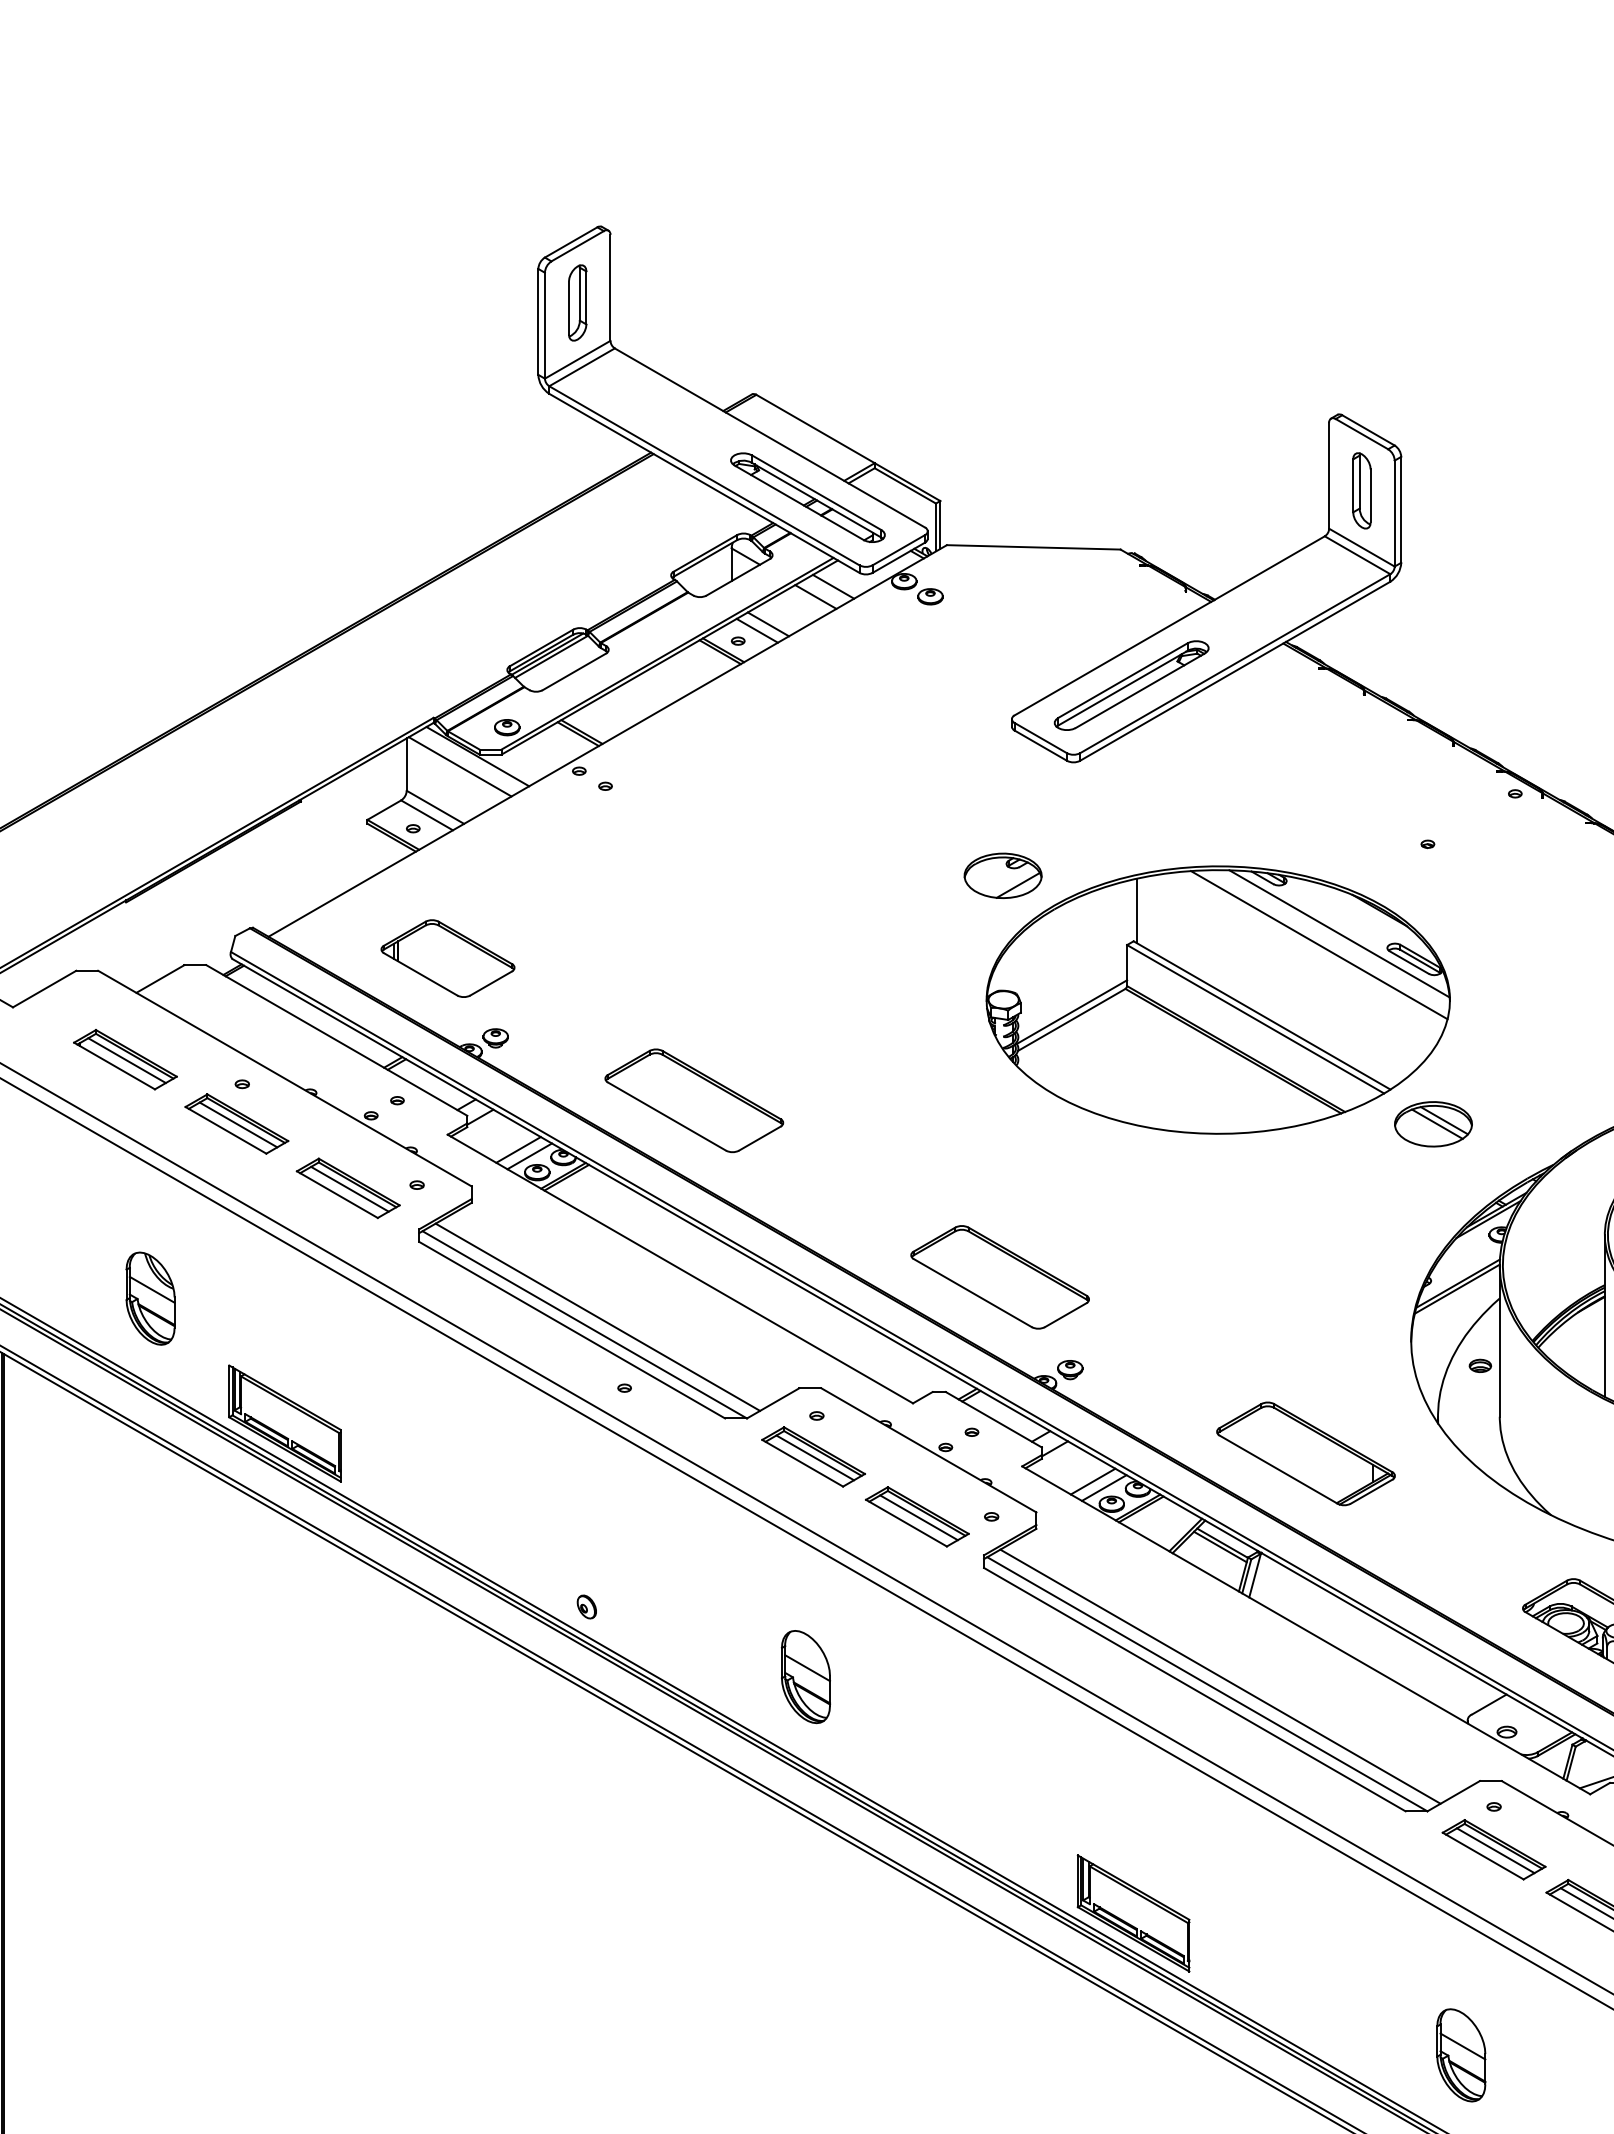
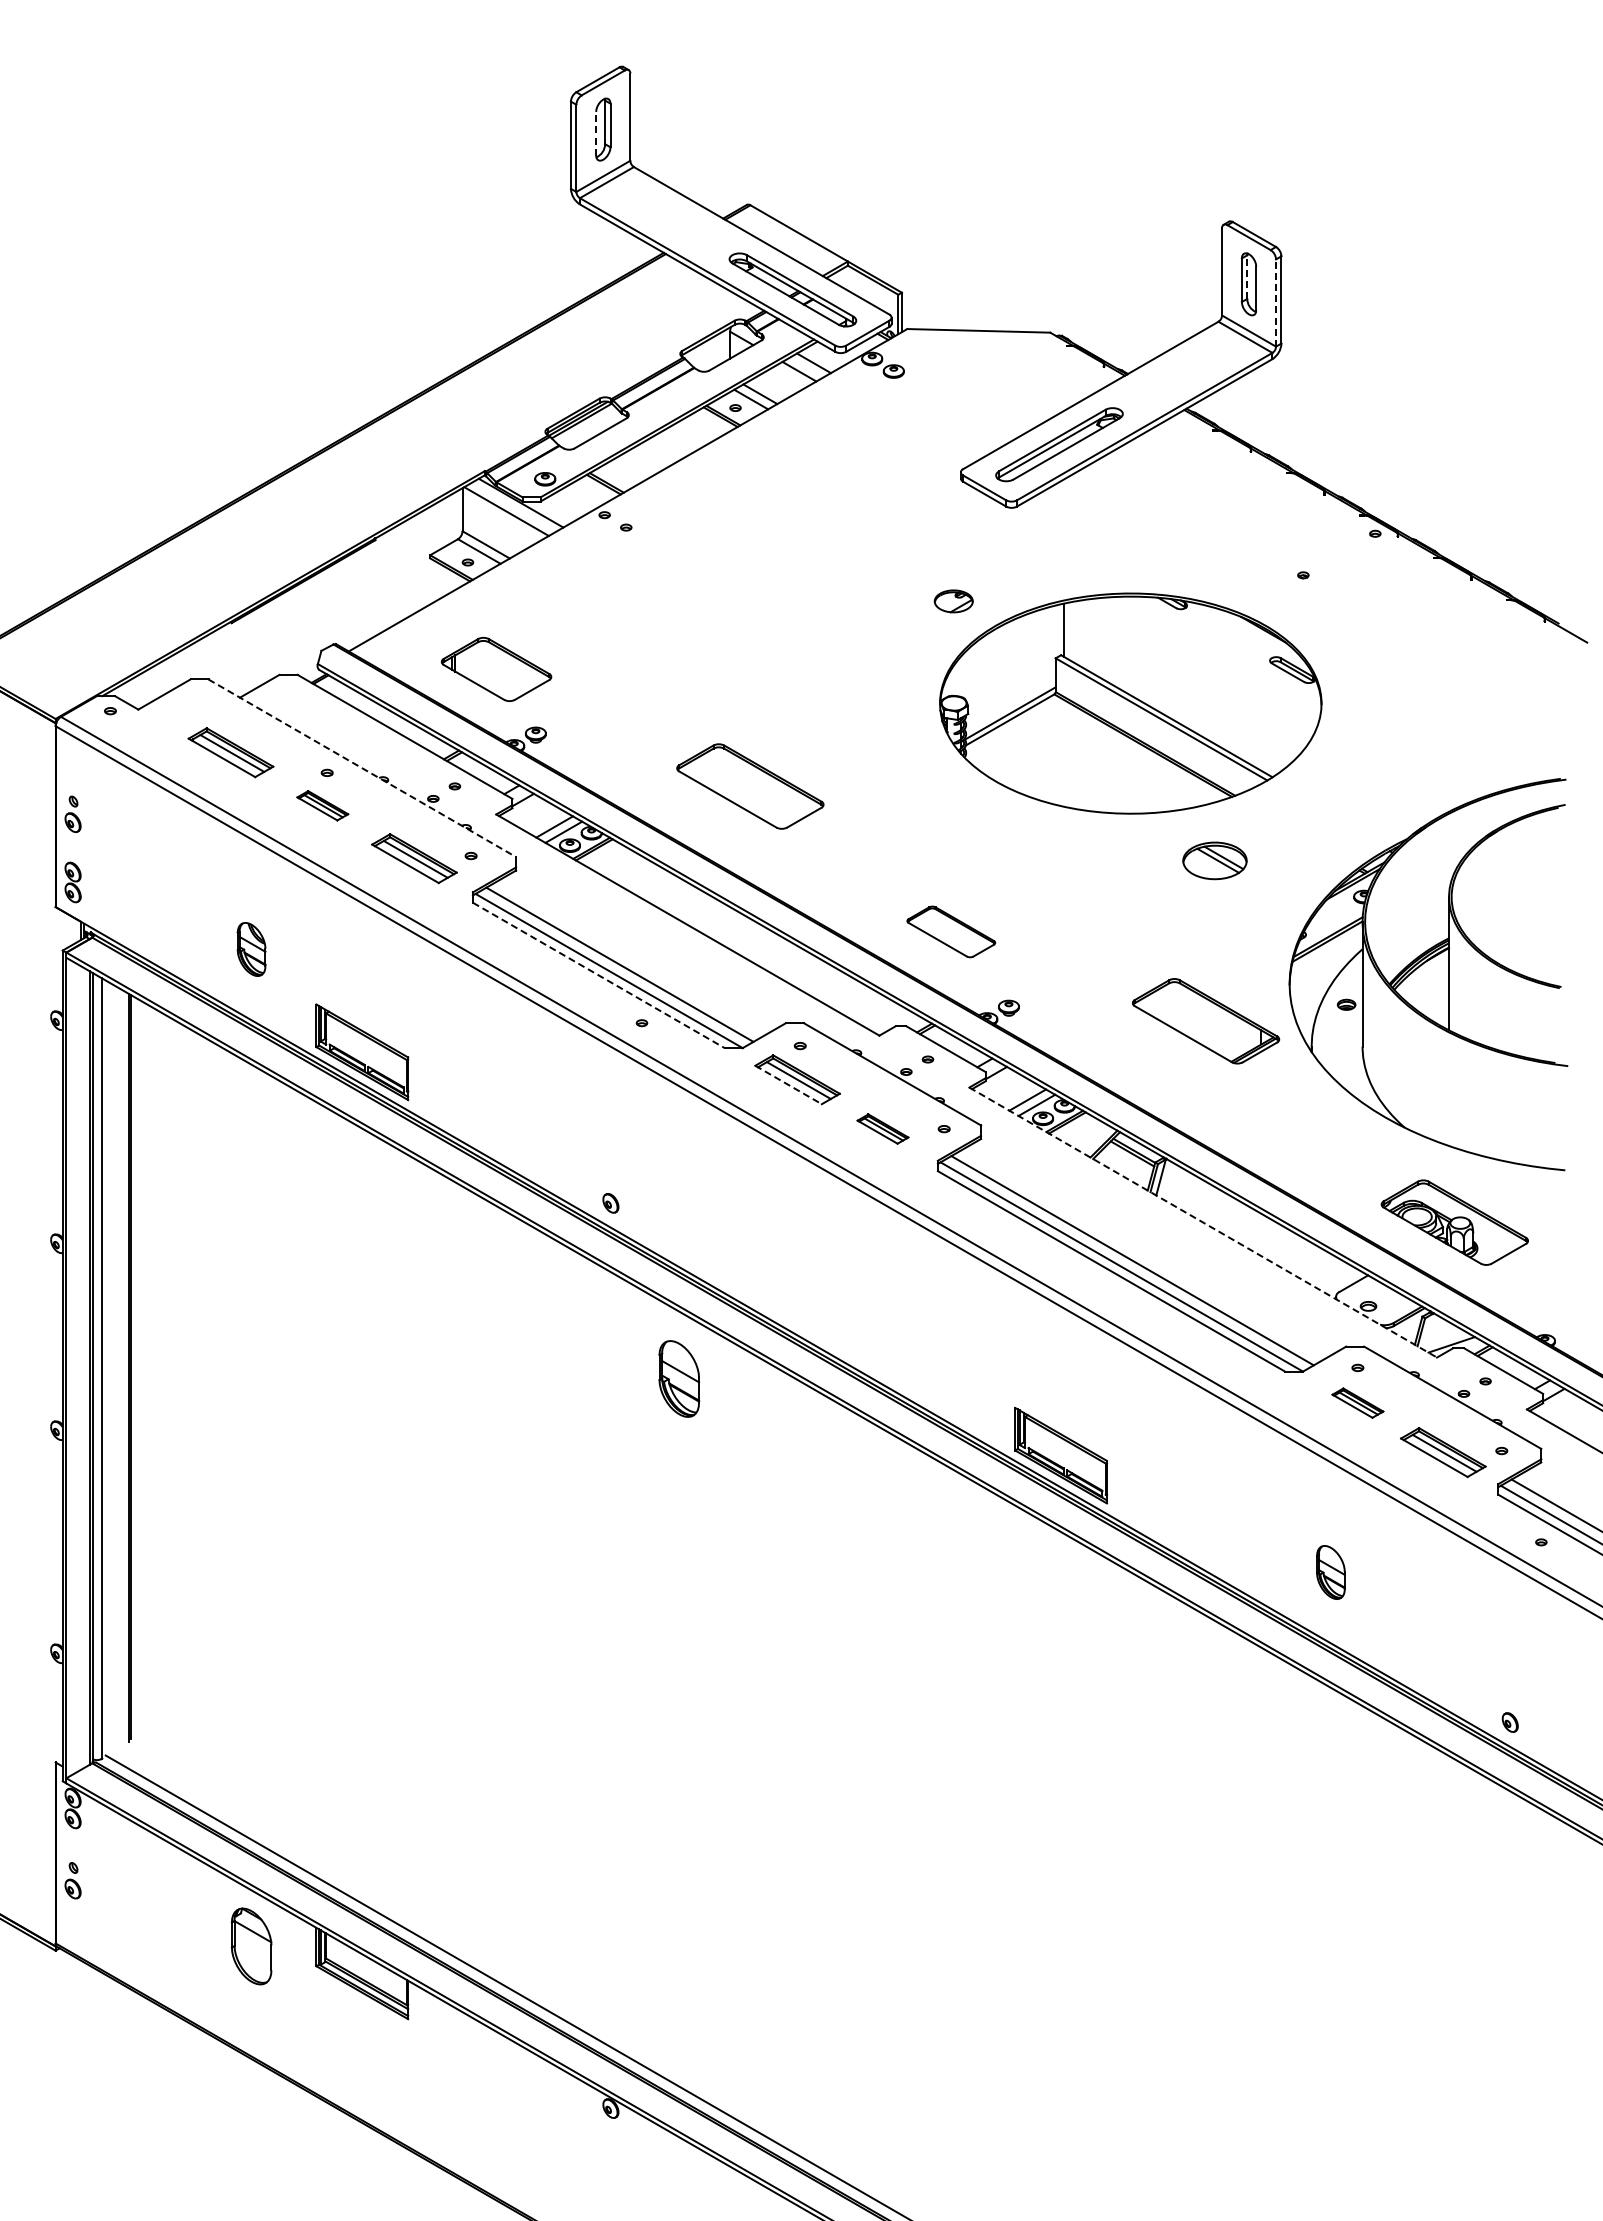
line: (569, 307) -> (596, 133), solid -> dashed
line: (1360, 482) -> (1247, 277), solid -> dashed
line: (1395, 514) -> (1276, 303), solid -> dashed
part: (1002, 876) -> (953, 601), size x0.6
line: (1339, 933) -> (1230, 648), removed
line: (1318, 945) -> (1213, 658), removed
line: (285, 1078) -> (362, 768), solid -> dashed
part: (694, 1100) -> (750, 786), moved
part: (236, 1123) -> (322, 805), size x0.6
part: (1432, 1123) -> (1214, 860), moved
part: (1000, 1276) -> (951, 931), size x0.6
part: (150, 1298) -> (251, 949), size x0.7
line: (573, 1330) -> (599, 975), solid -> dashed
part: (1306, 1454) -> (1206, 1021), moved
line: (803, 1463) -> (789, 1085), solid -> dashed
part: (916, 1516) -> (882, 1128), size x0.6
line: (1306, 1630) -> (1203, 1222), solid -> dashed
part: (806, 1676) -> (679, 1378), moved
part: (1493, 1848) -> (1357, 1402), size x0.6
part: (1460, 2055) -> (1330, 1572), size x0.7

